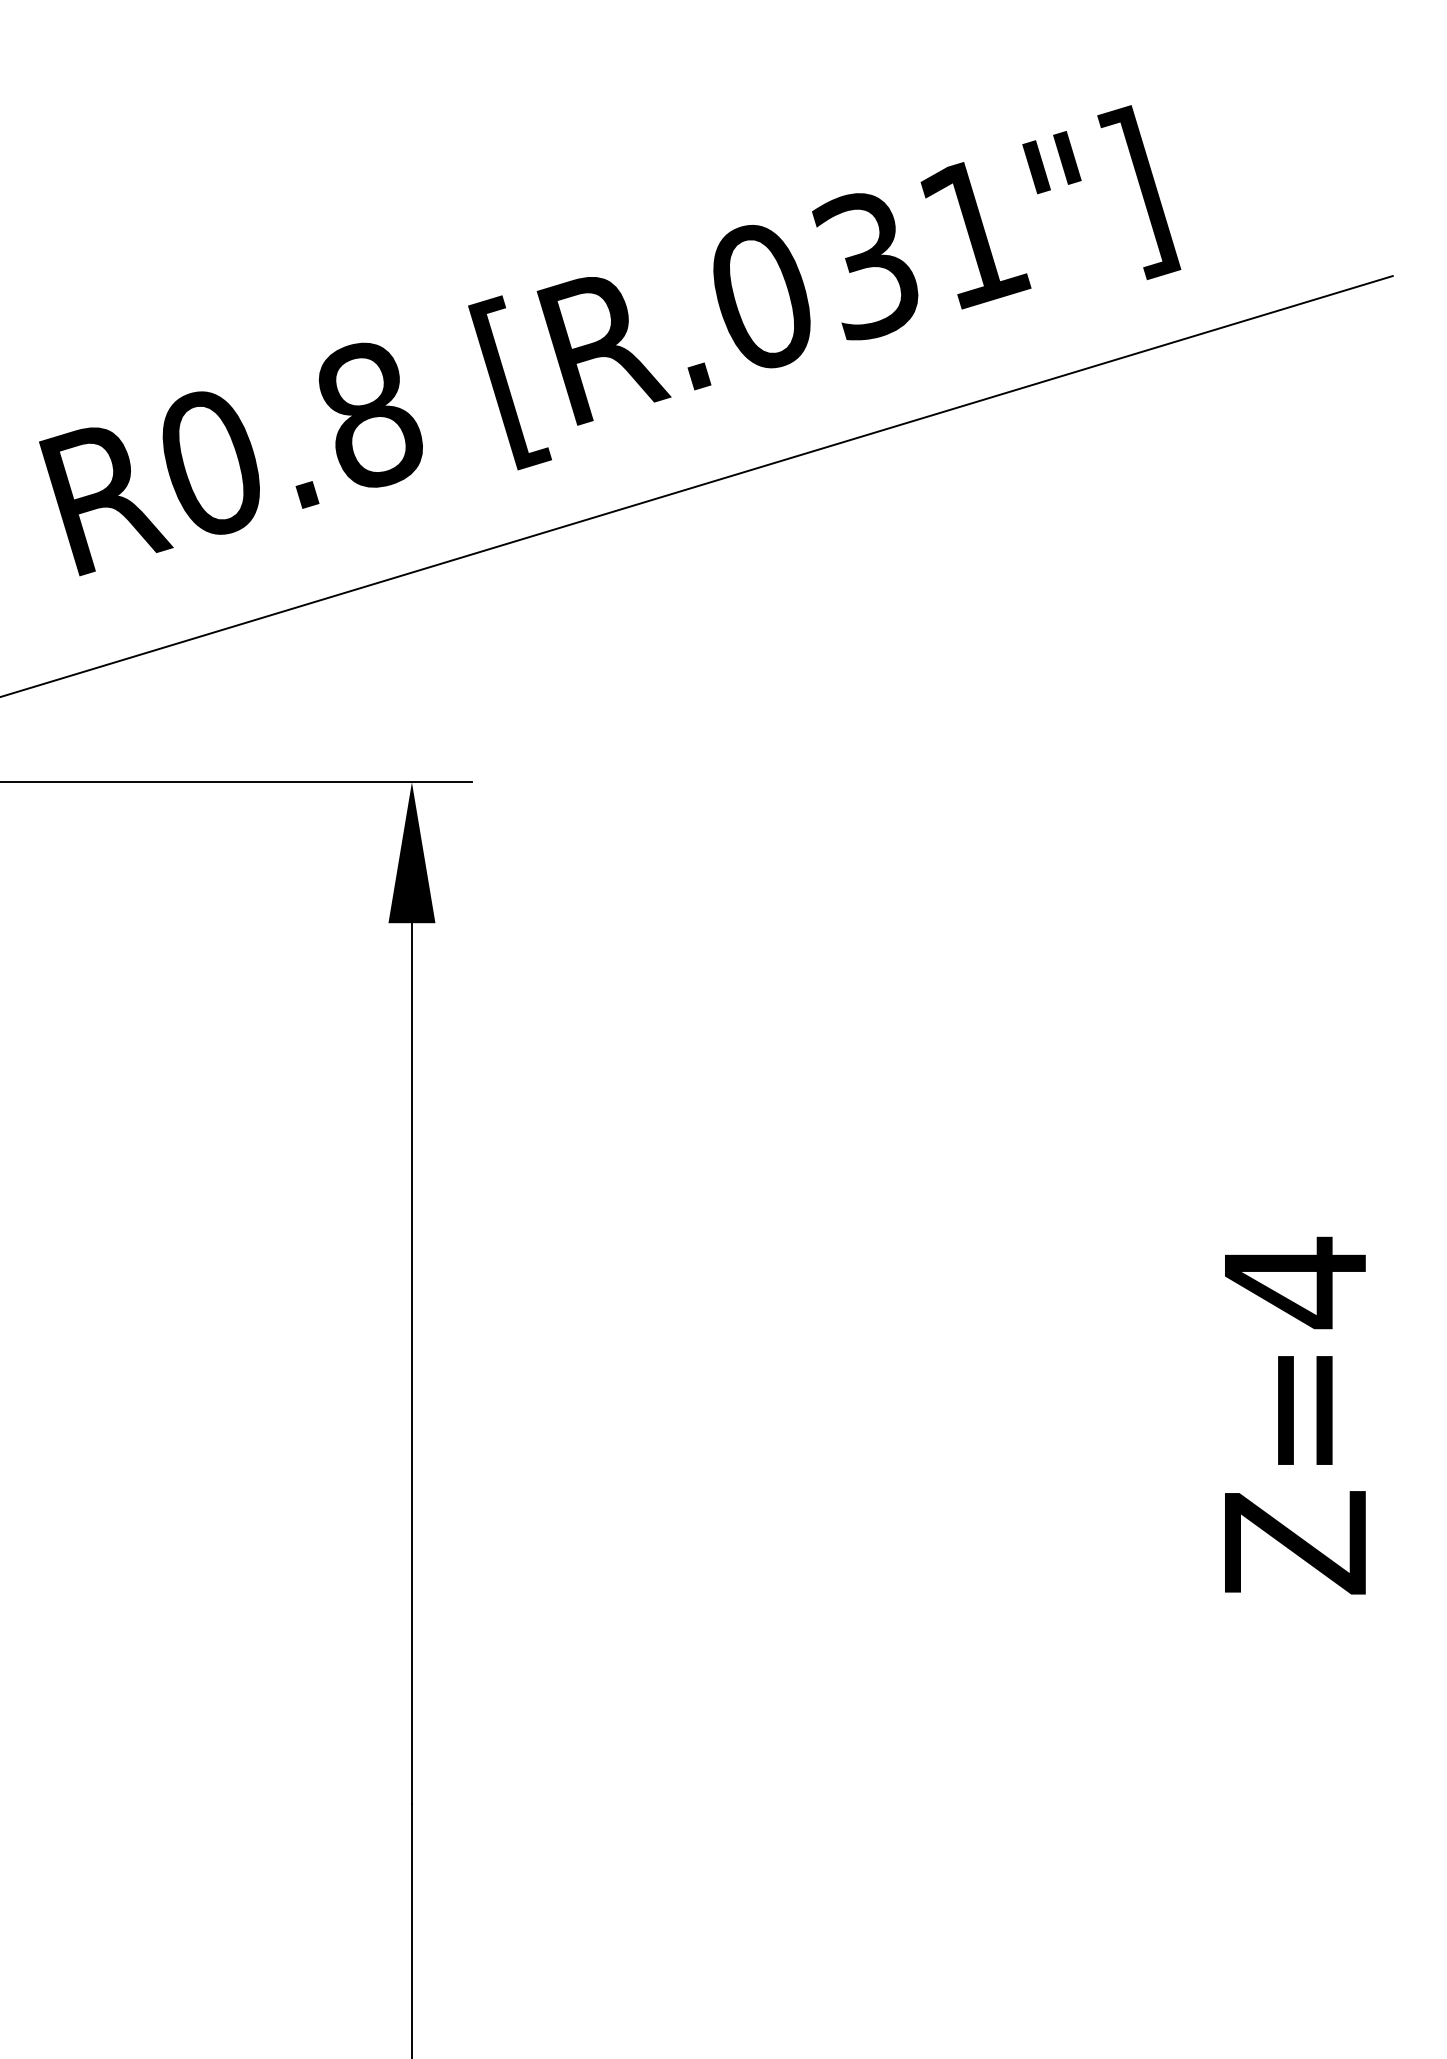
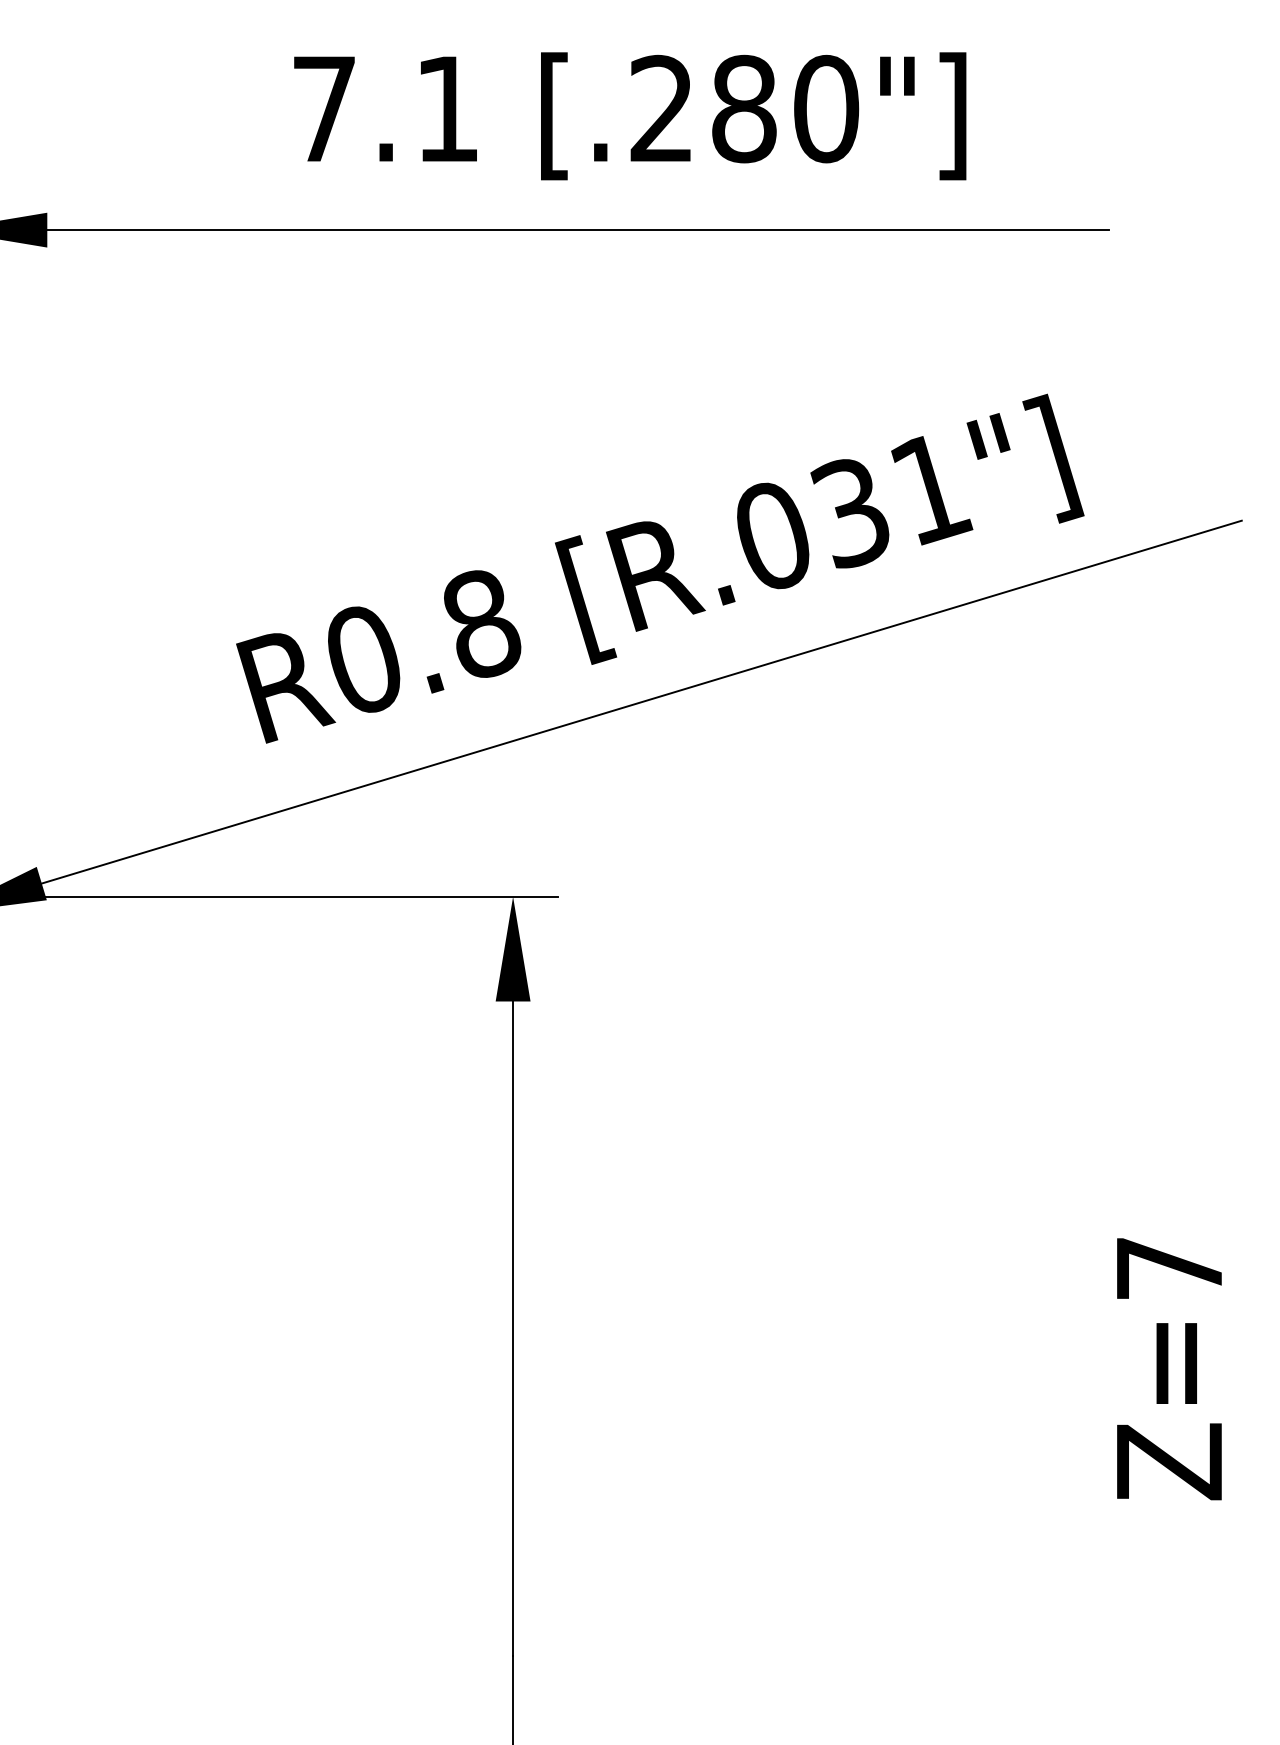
text: (1295, 1282) -> (1169, 1268), Z=4 -> Z=7

